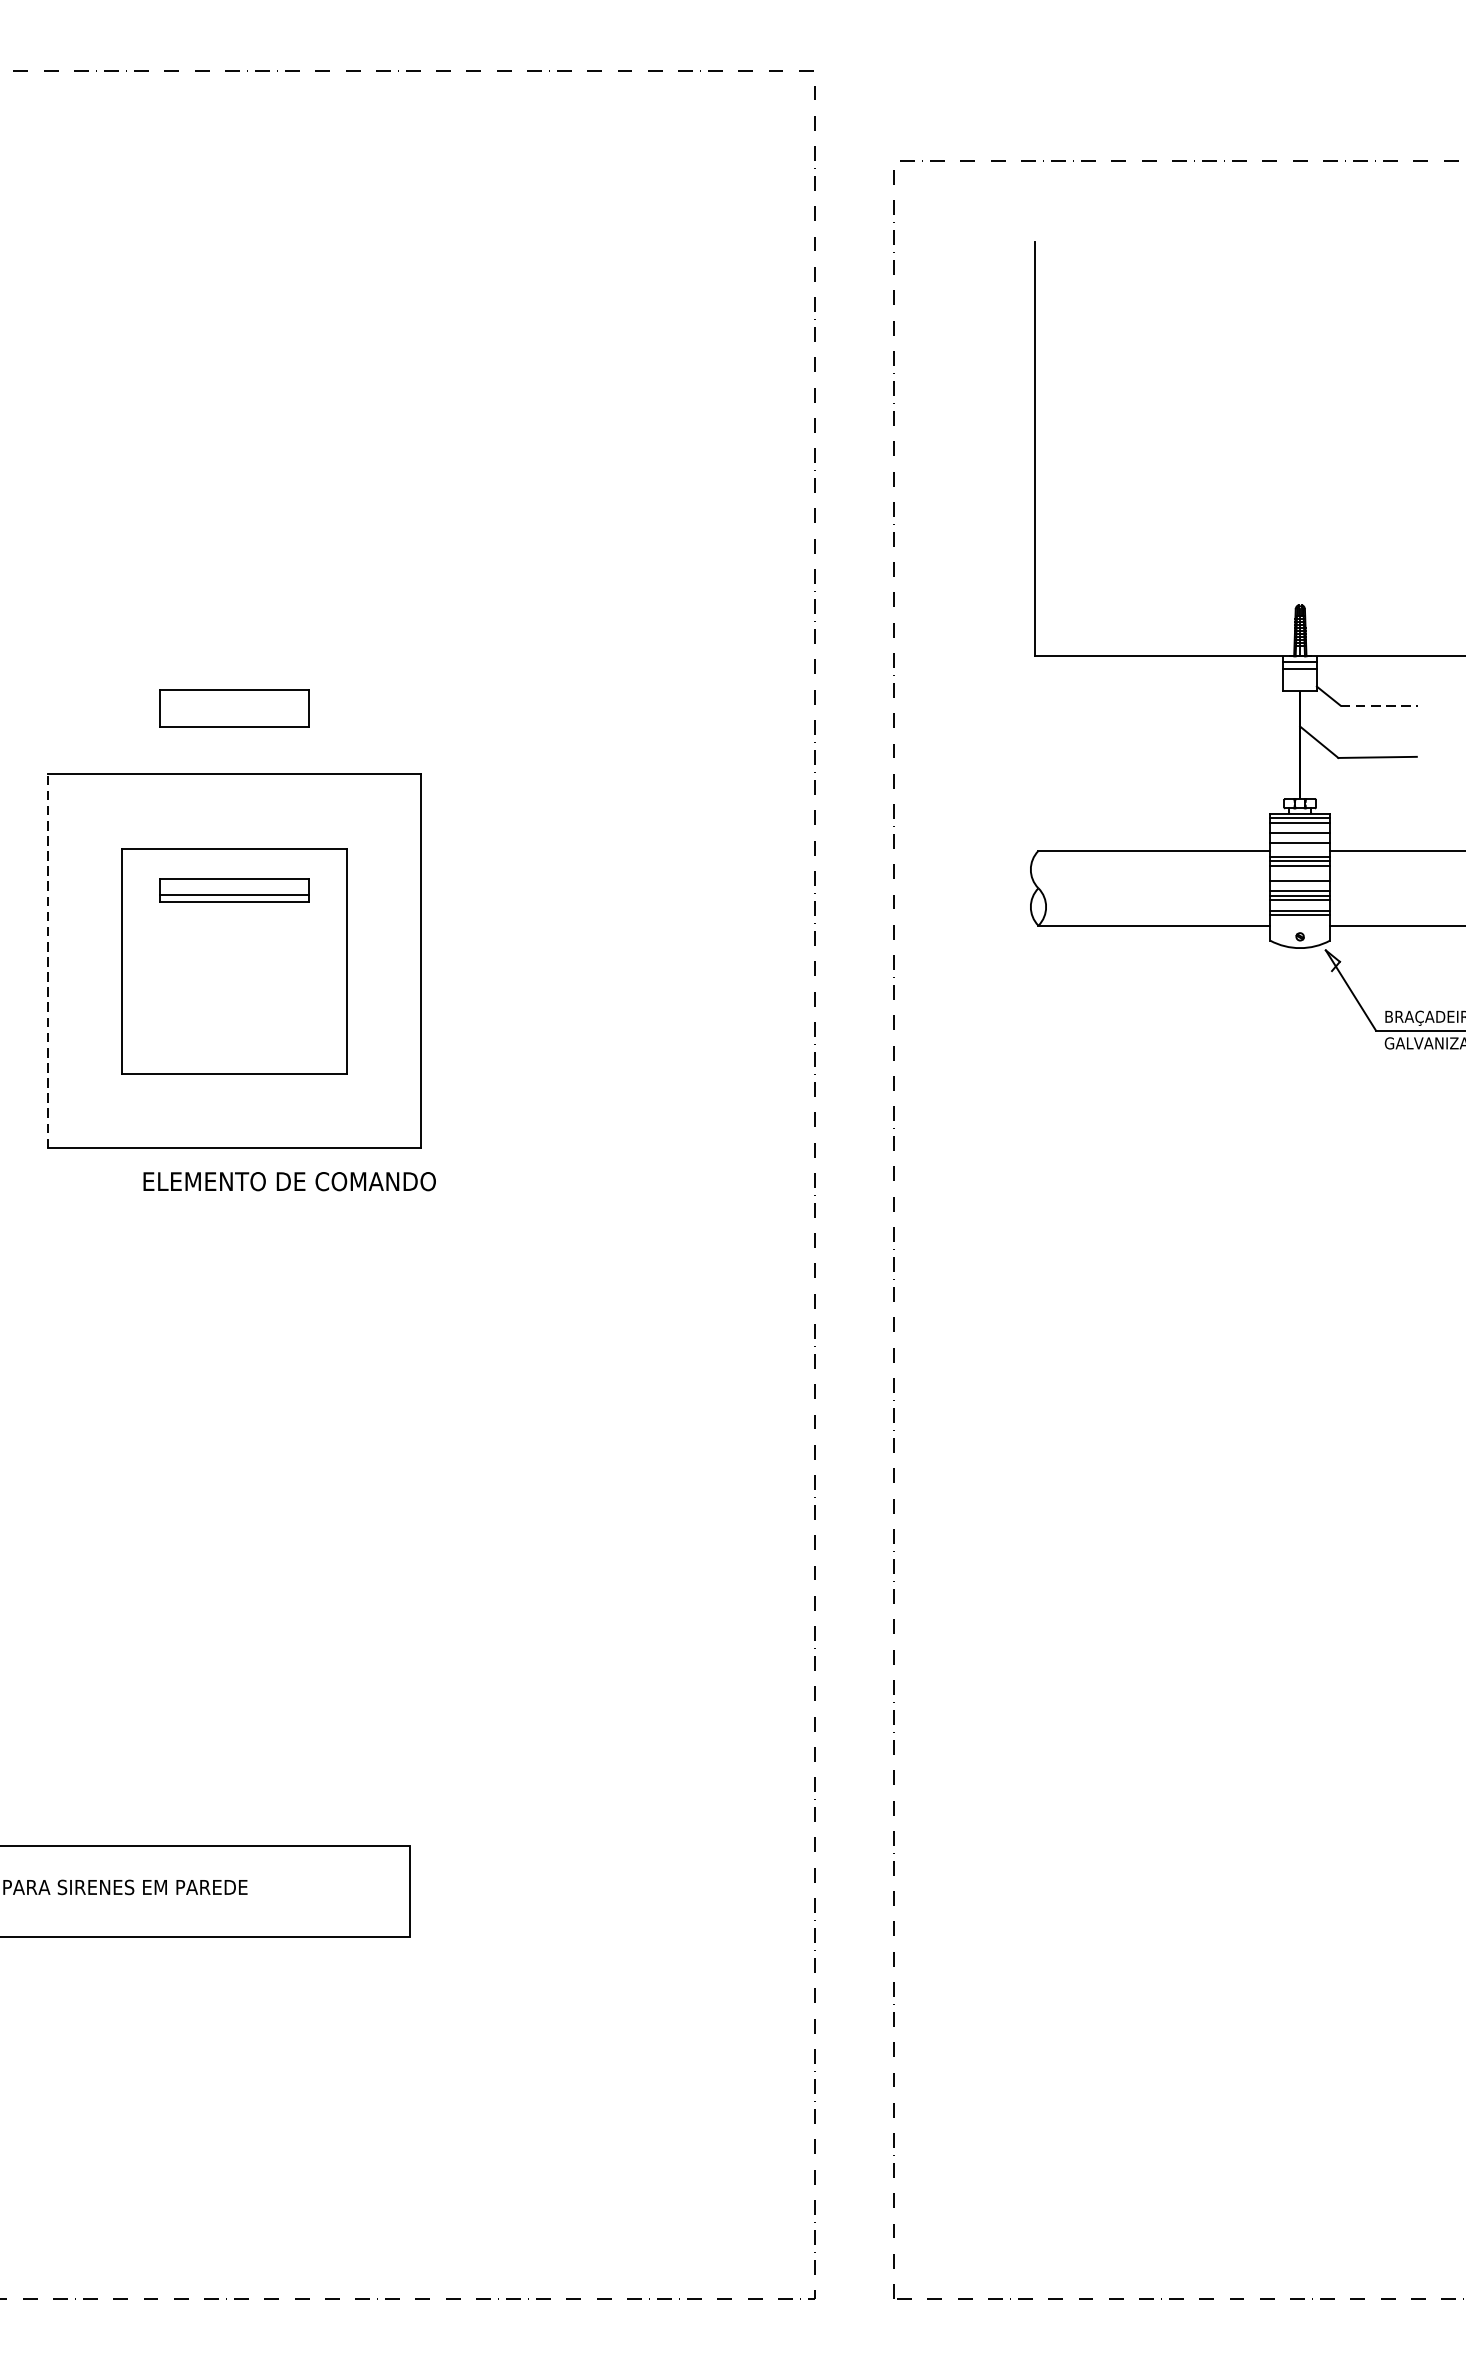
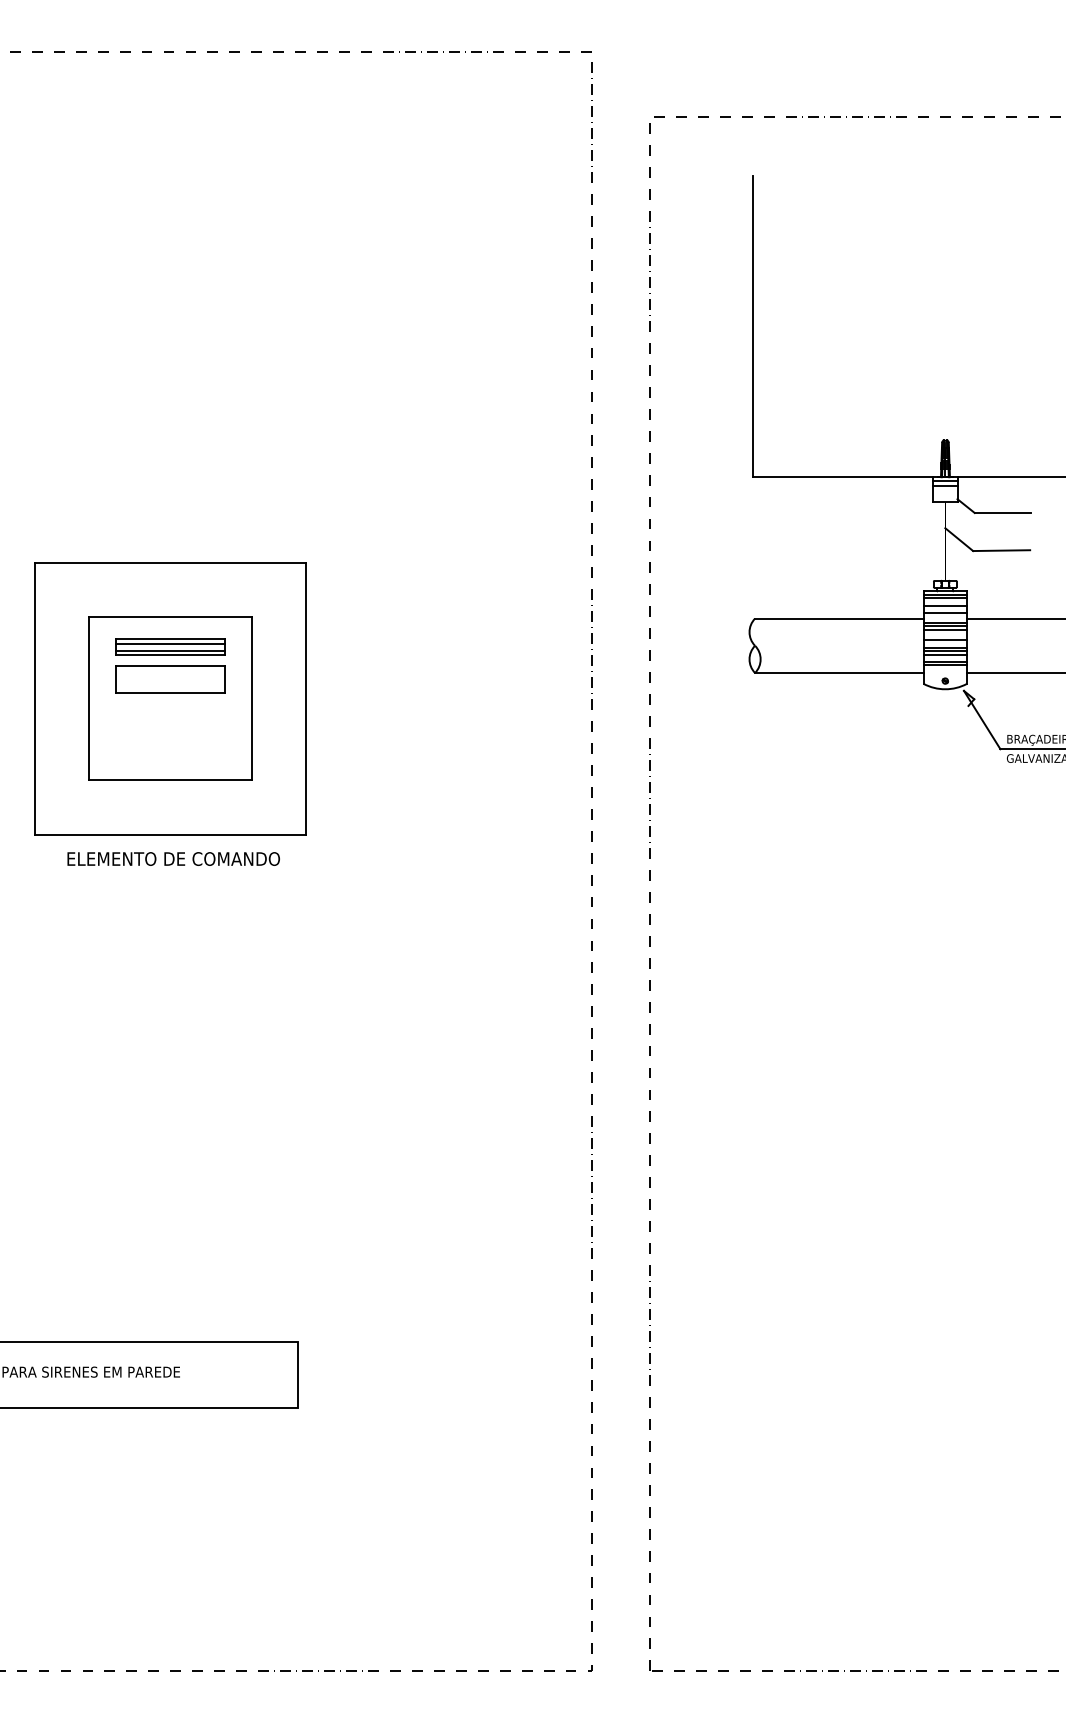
line: (1380, 706) -> (1003, 513), dashed -> solid
part: (234, 707) -> (170, 679), moved
line: (234, 885) -> (170, 643), added
line: (47, 960) -> (34, 698), dashed -> solid
text: (289, 1180) -> (173, 858), moved

